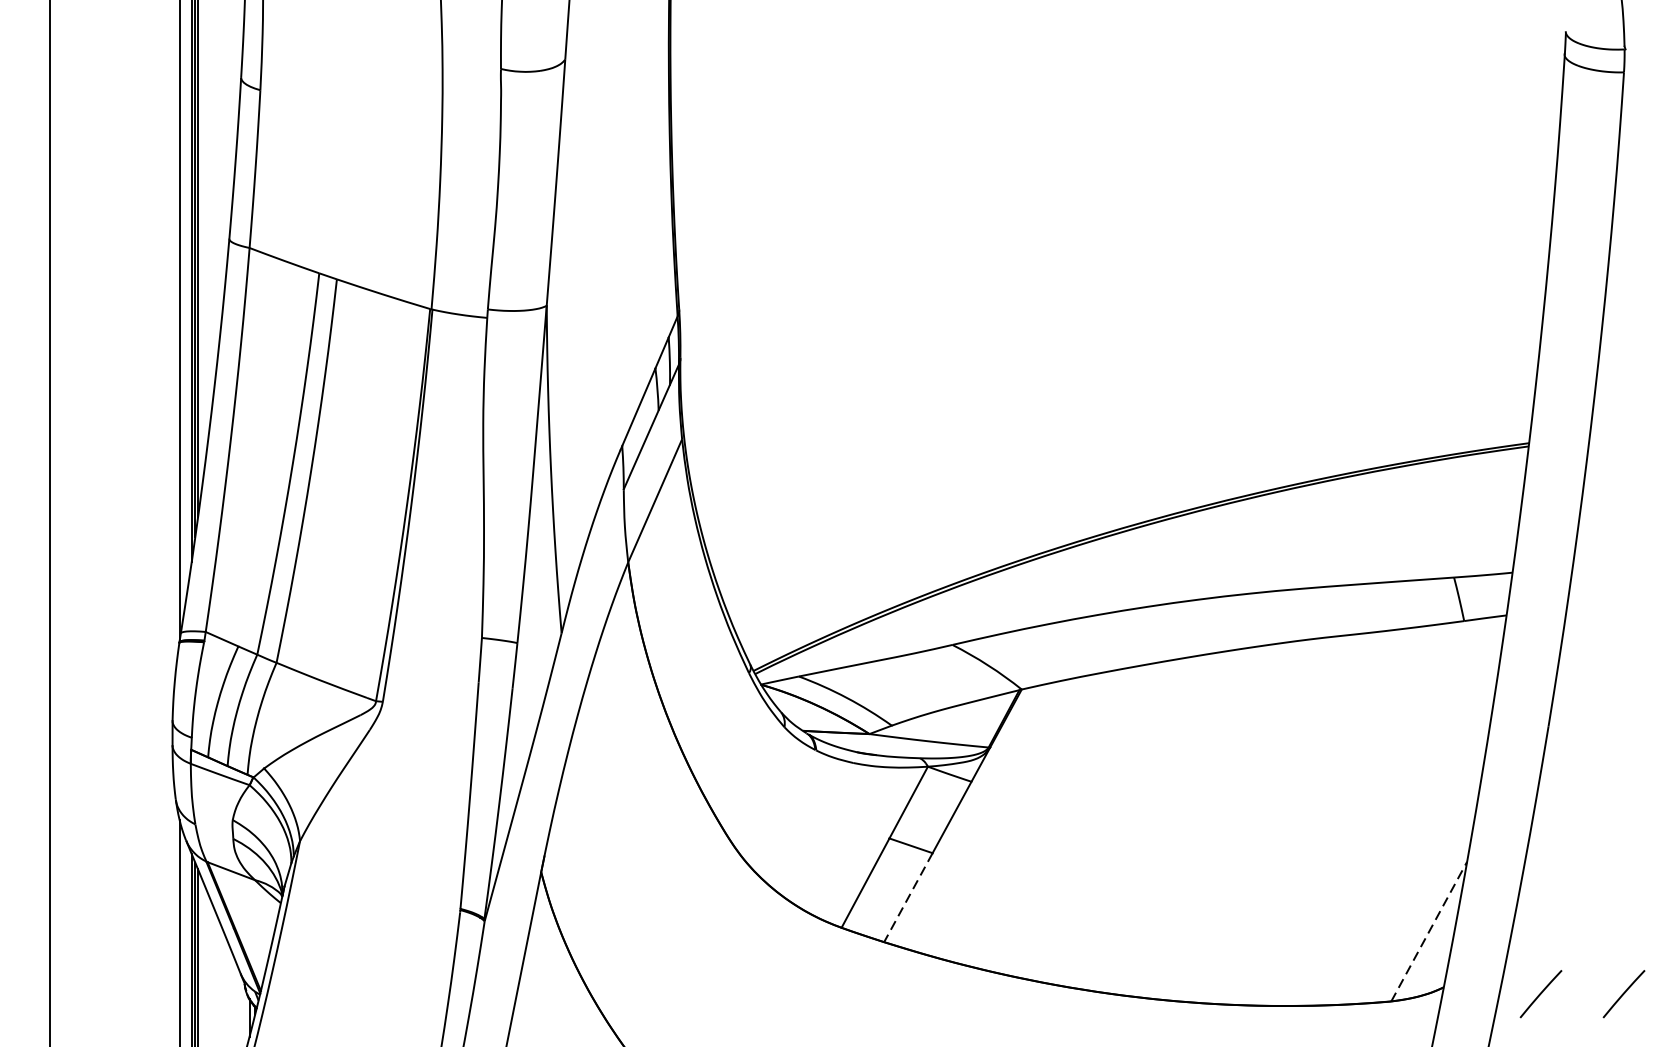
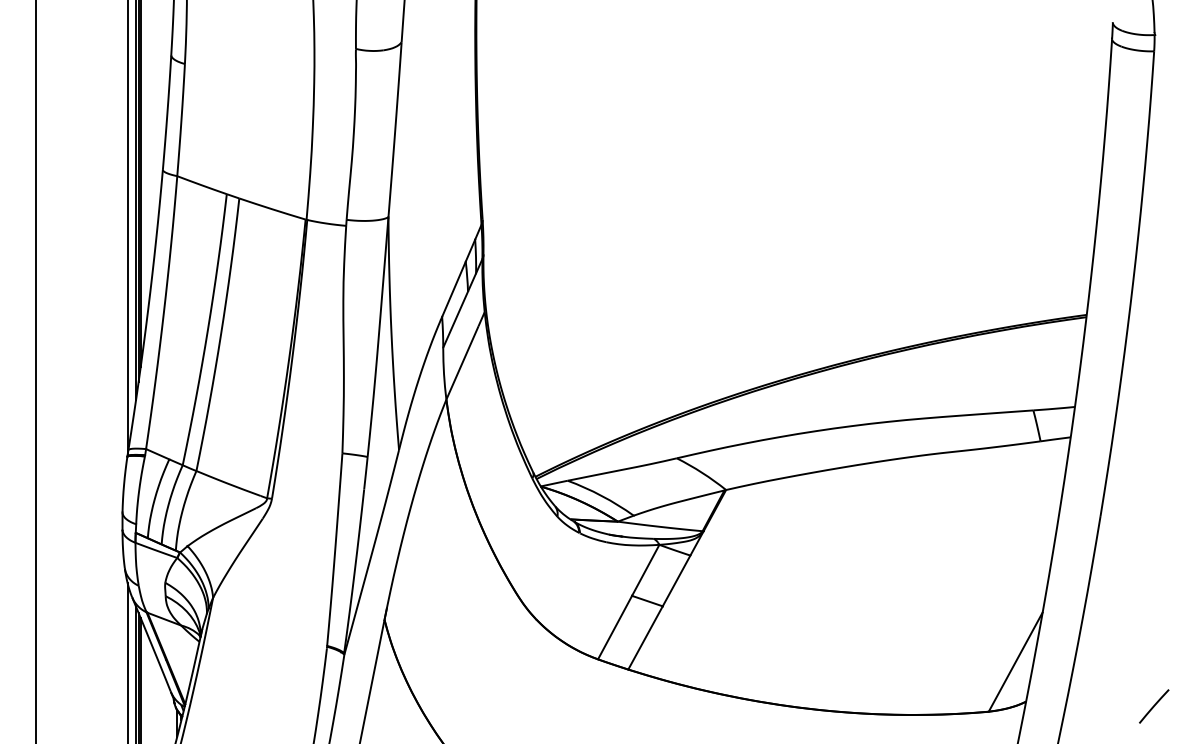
line: (908, 898) -> (645, 638), dashed -> solid
line: (1428, 930) -> (1015, 661), dashed -> solid
line: (1541, 994) -> (1095, 706), removed

